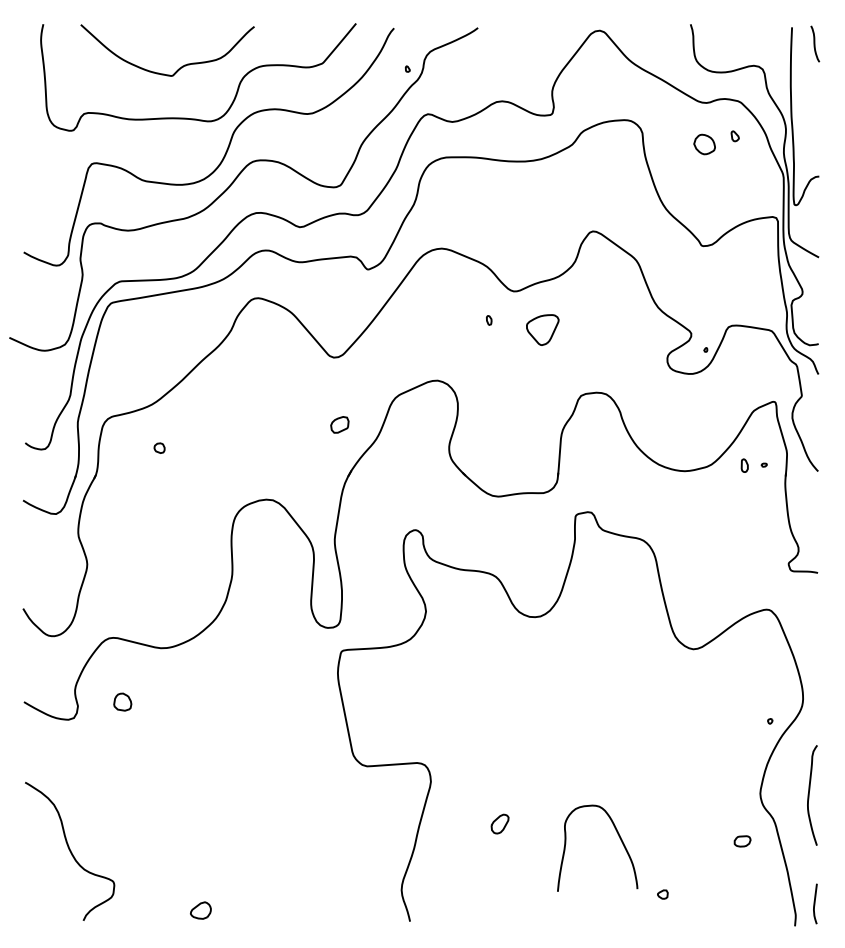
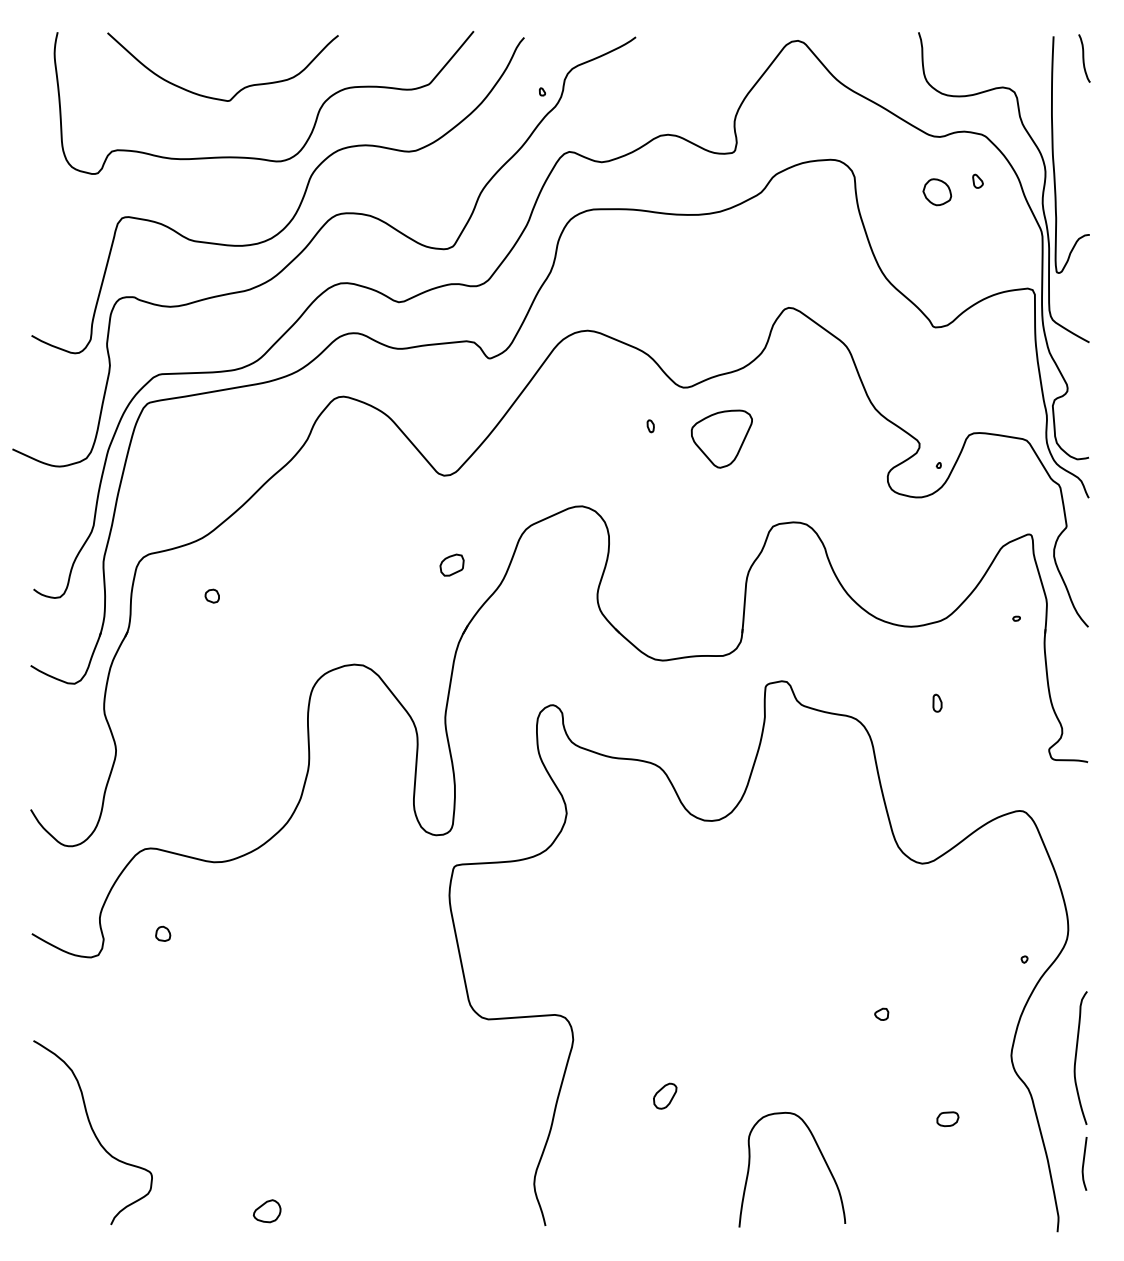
part: (542, 329) -> (721, 438), size x1.43
part: (744, 465) -> (937, 702), moved
part: (122, 701) -> (162, 933), size x0.62
curve: (618, 836) -> (820, 1153), moved
part: (742, 841) -> (947, 1119), moved
part: (662, 894) -> (881, 1014), moved
curve: (815, 903) -> (1084, 1163), moved

